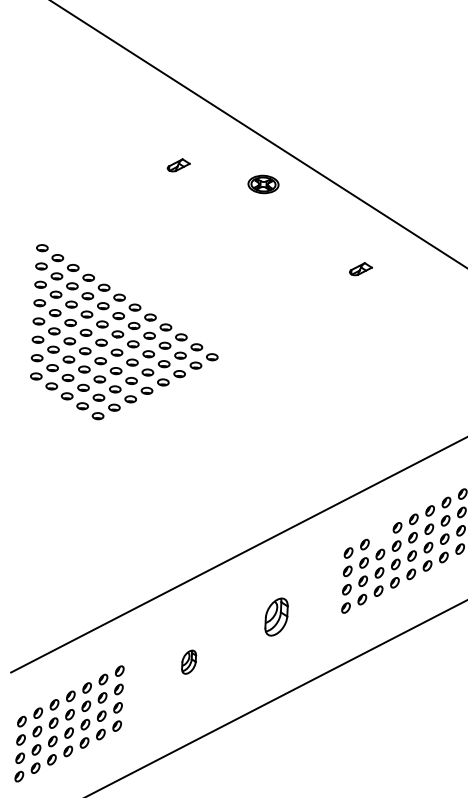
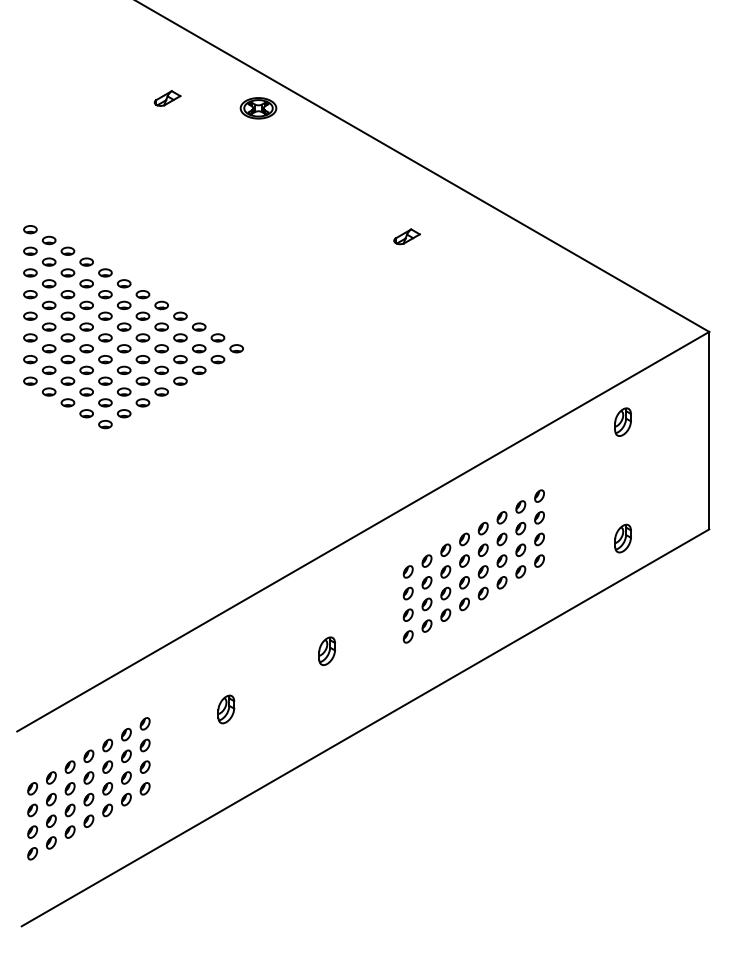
part: (178, 165) -> (167, 98), moved
part: (263, 184) -> (258, 108), moved
part: (381, 535) -> (445, 549), added
part: (277, 616) -> (327, 650), size x0.62

